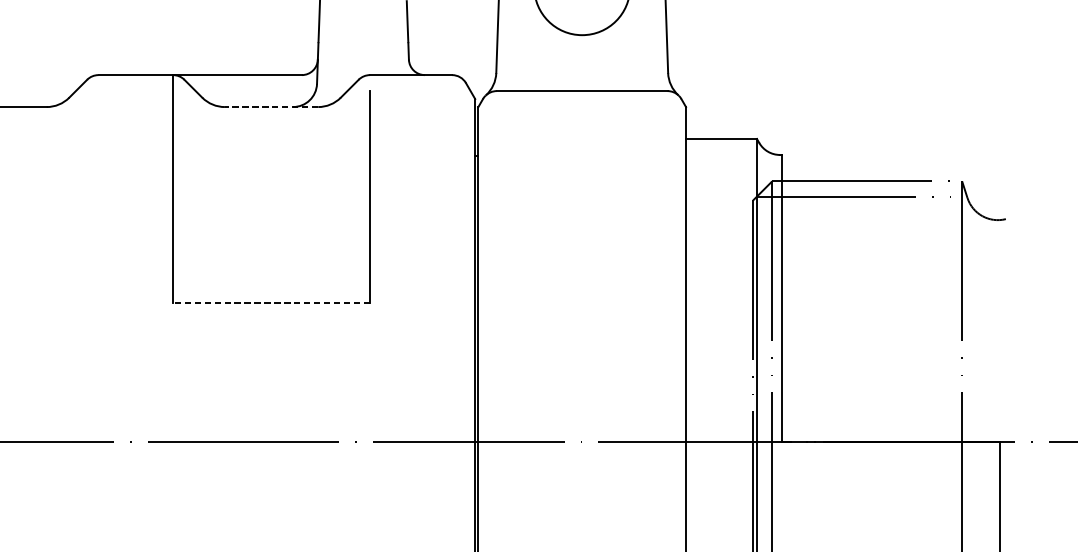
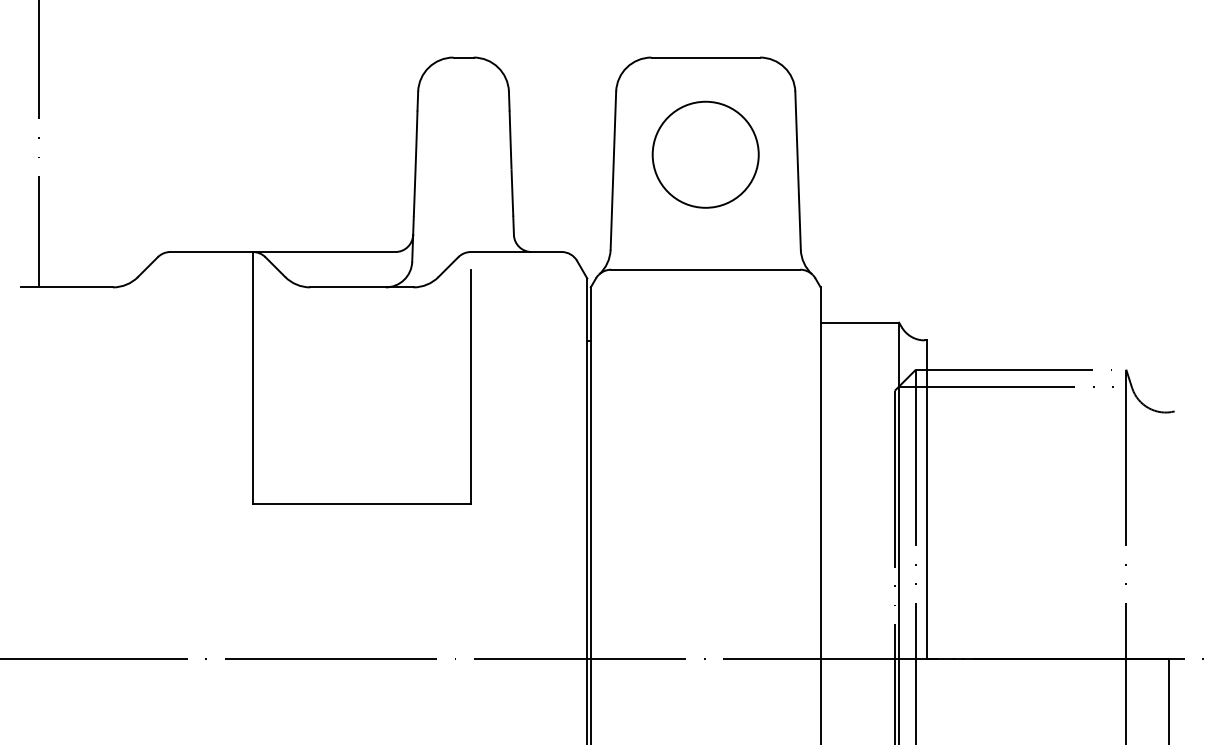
line: (271, 107) -> (361, 287), dashed -> solid
line: (271, 303) -> (361, 504), dashed -> solid

